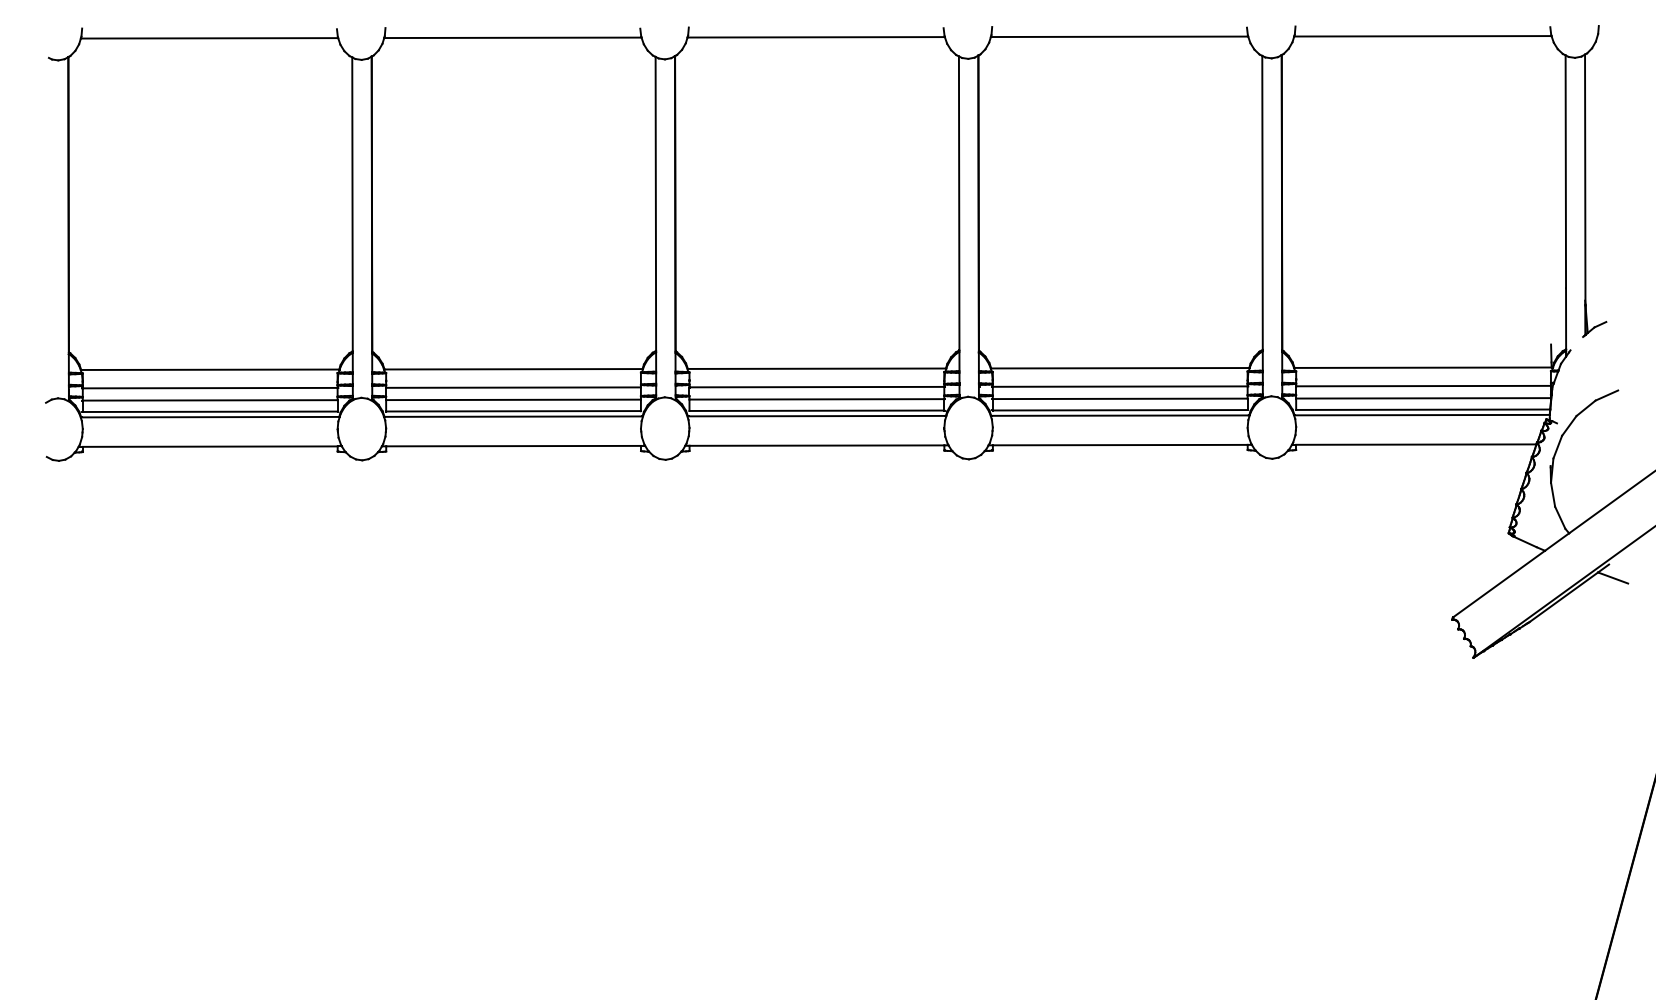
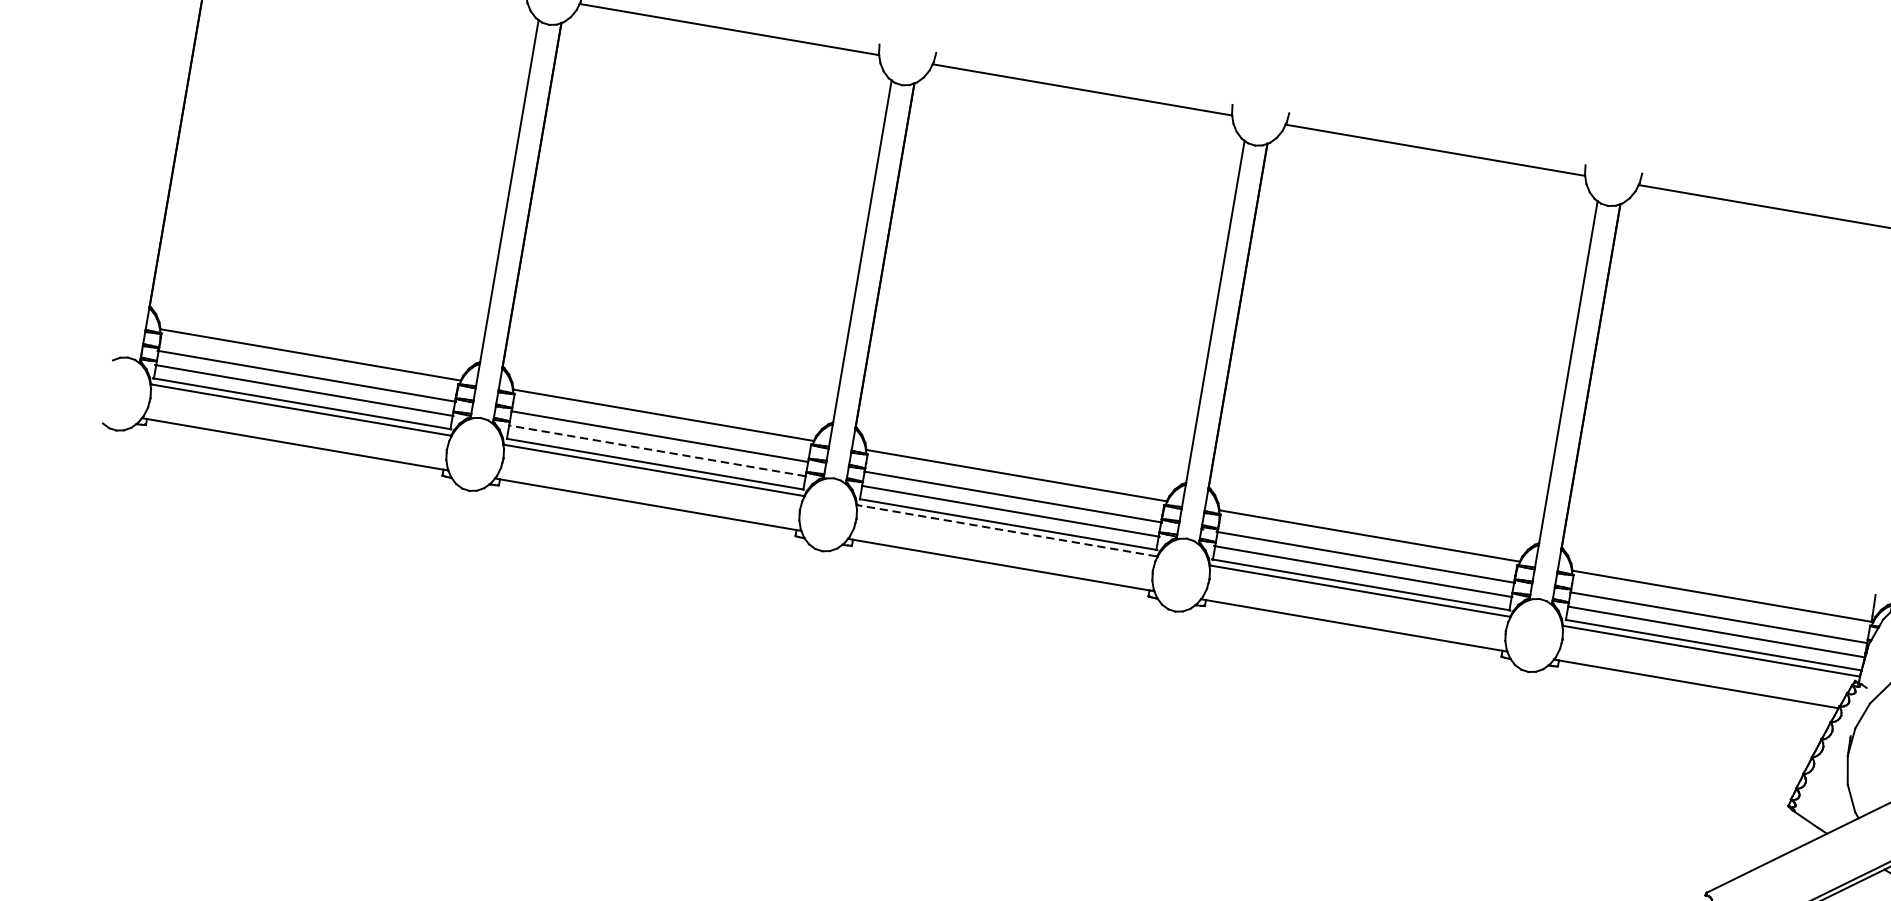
line: (513, 399) -> (657, 450), solid -> dashed
line: (816, 416) -> (1006, 531), solid -> dashed

